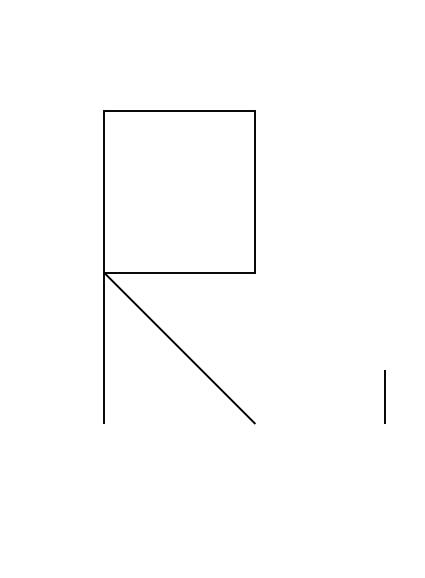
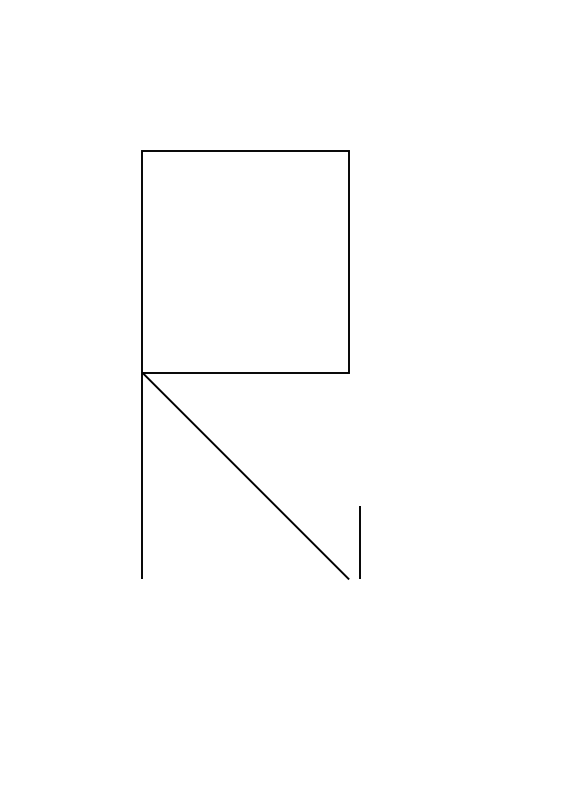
line: (384, 396) -> (358, 541), moved

